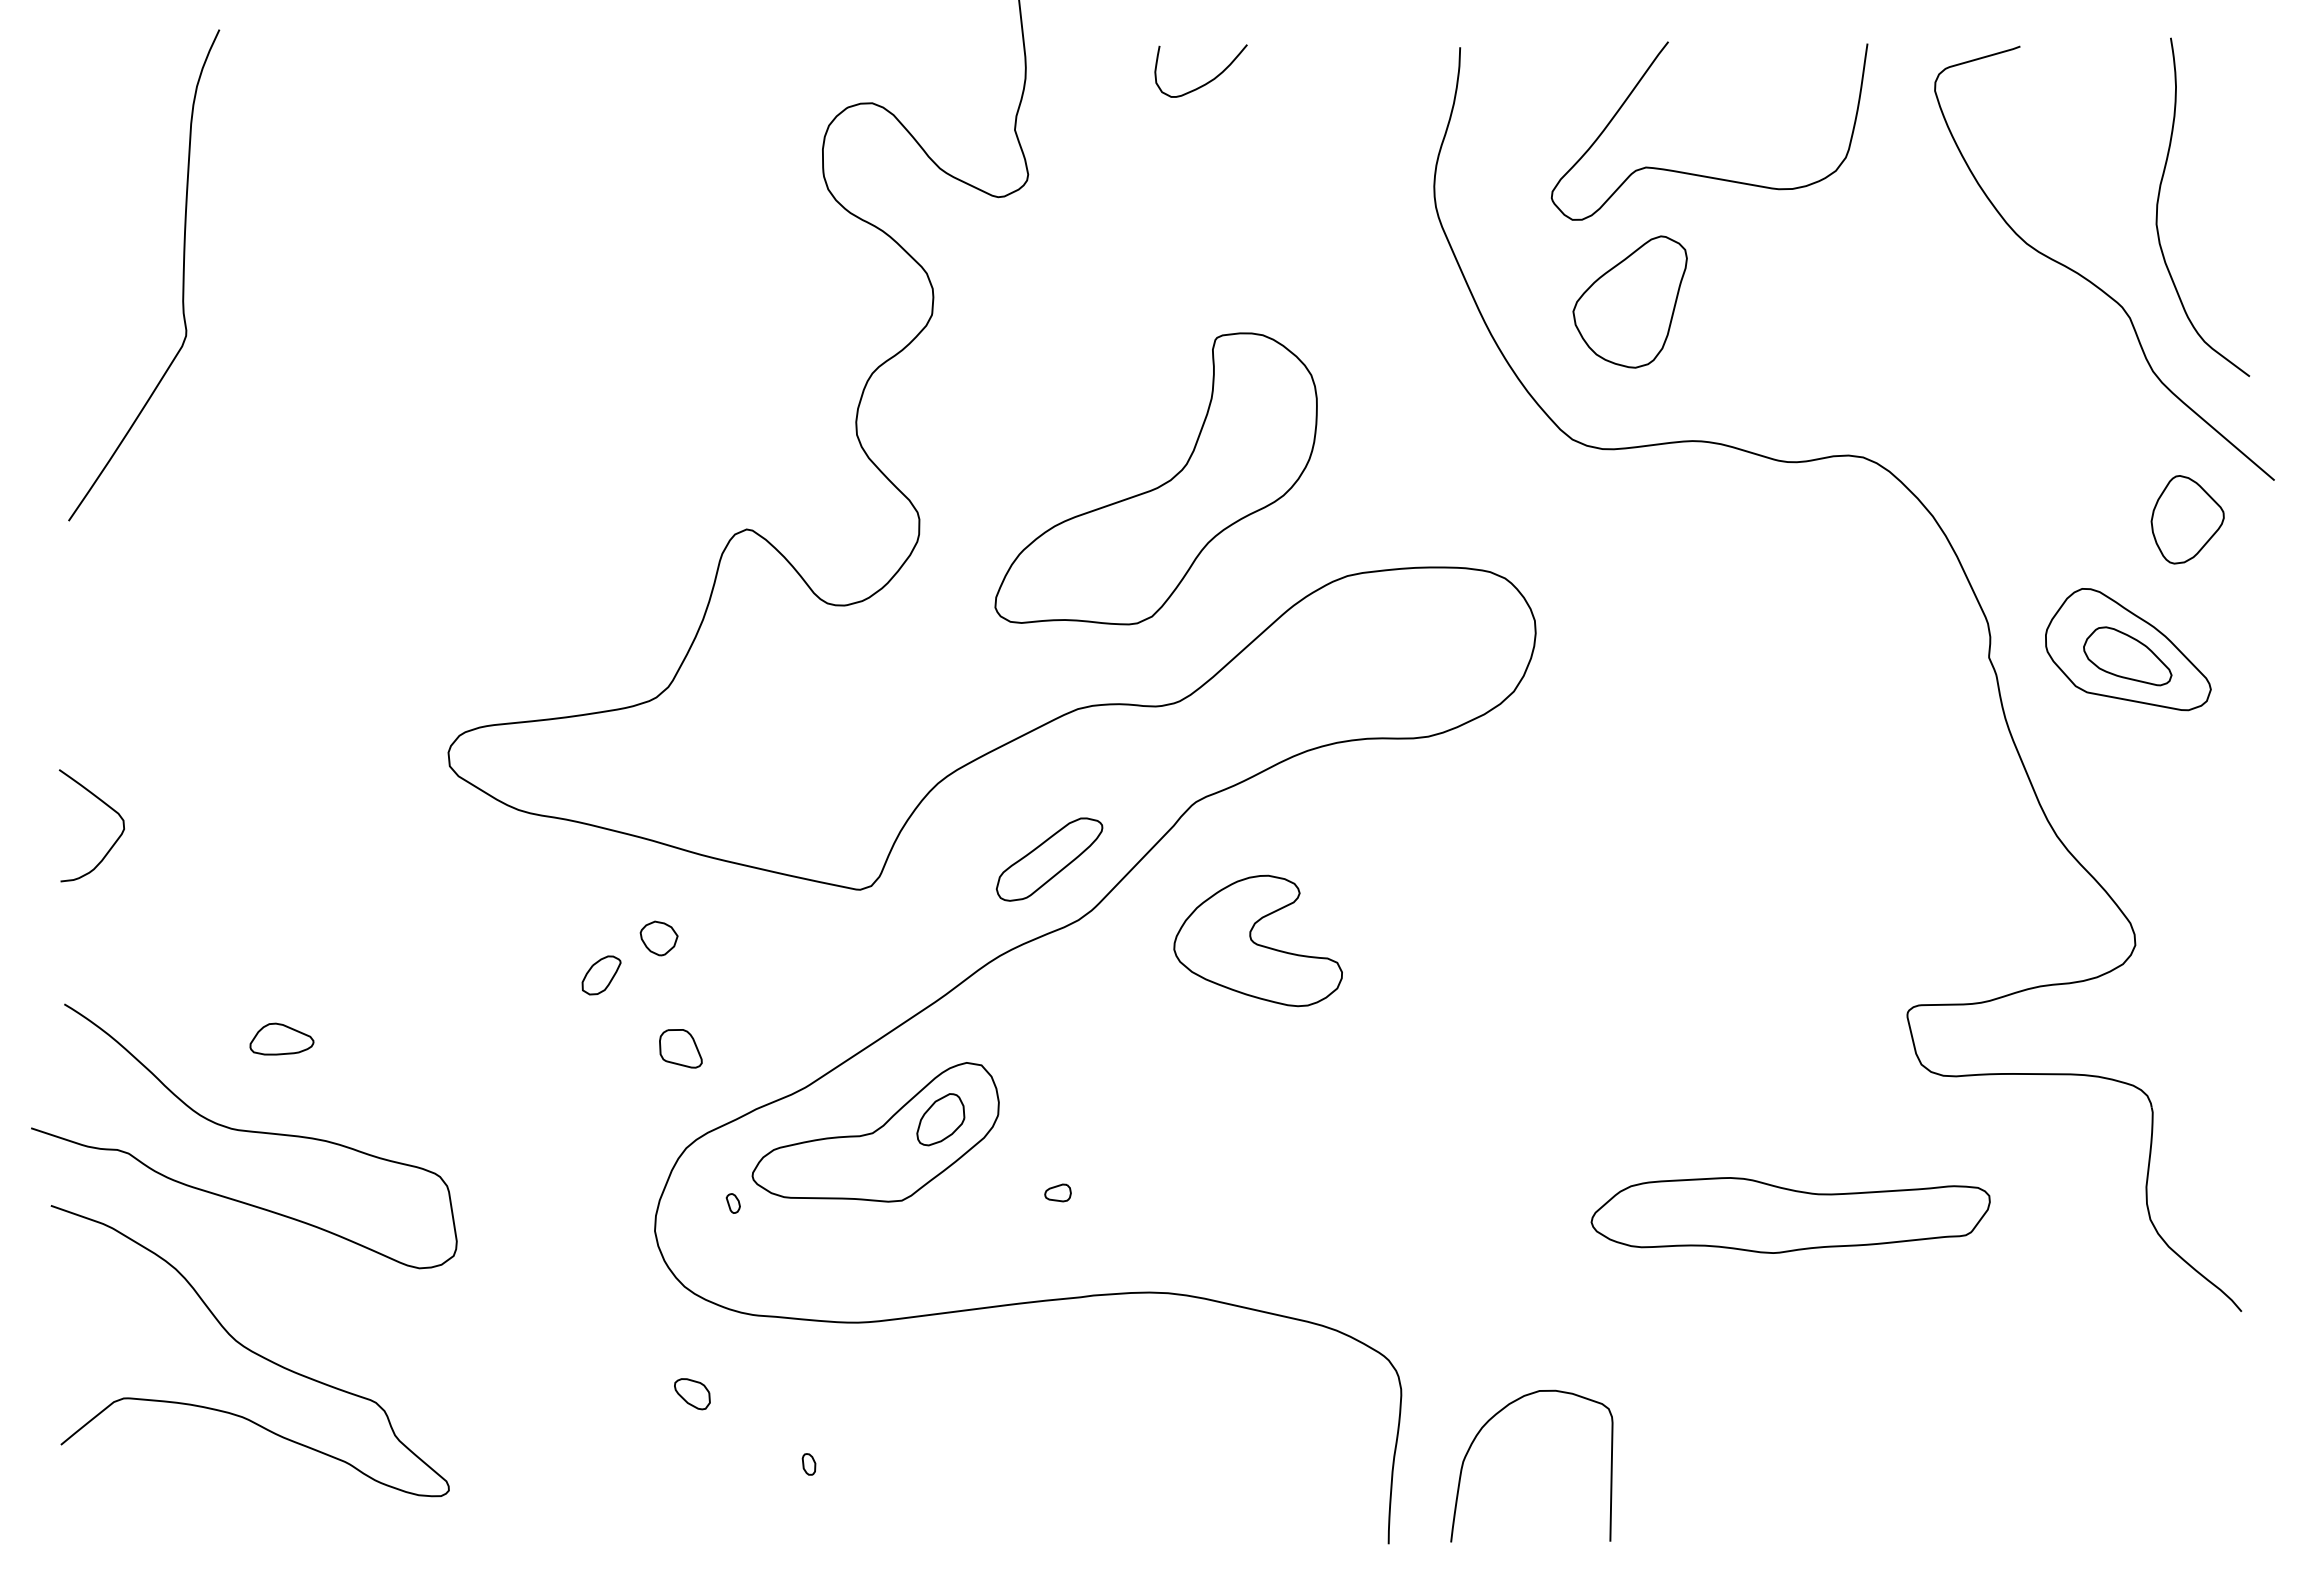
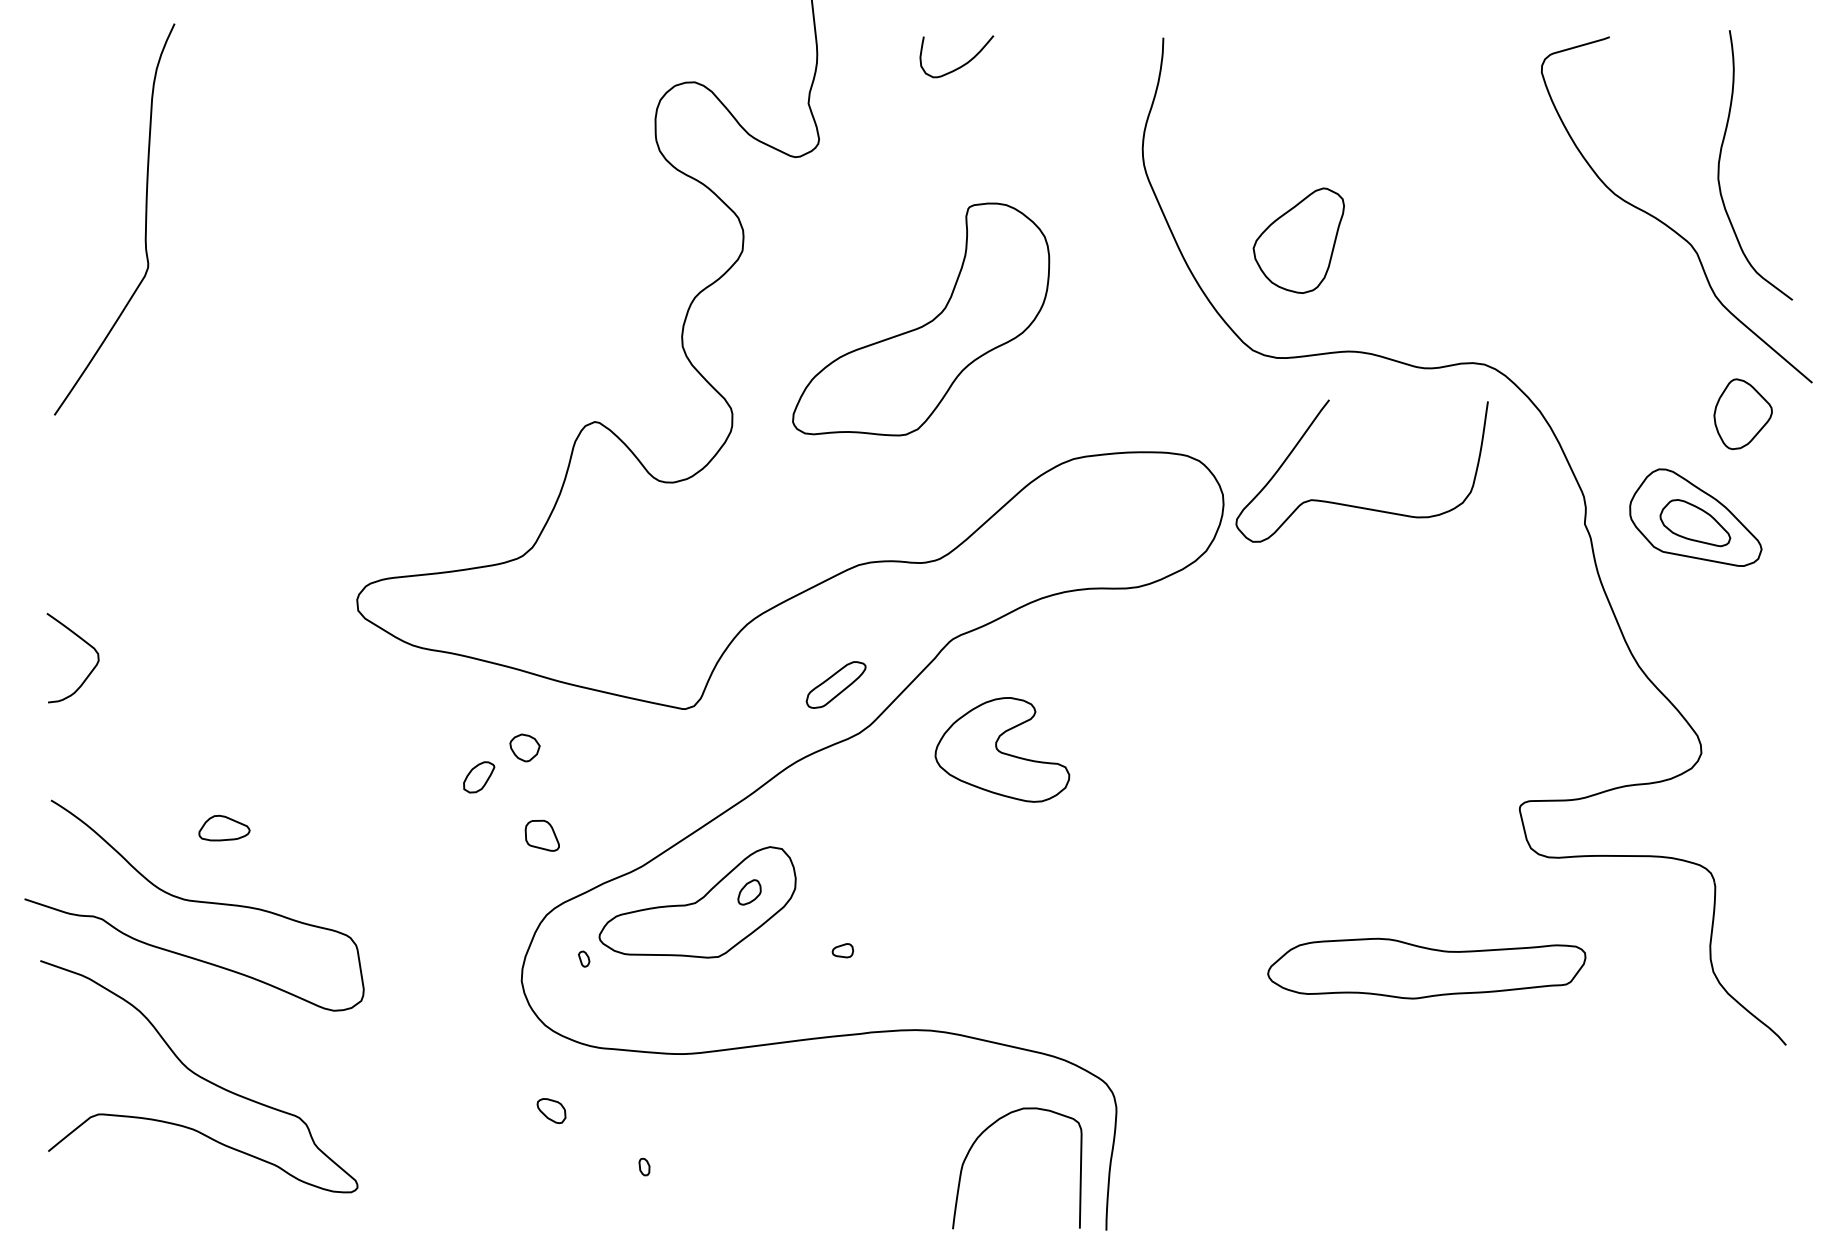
curve: (1700, 174) -> (1354, 505), moved
part: (1159, 485) -> (923, 324), moved
part: (1049, 859) -> (836, 684), size x0.7
part: (940, 1119) -> (749, 892), size x0.6
curve: (1495, 1416) -> (988, 1128), moved

